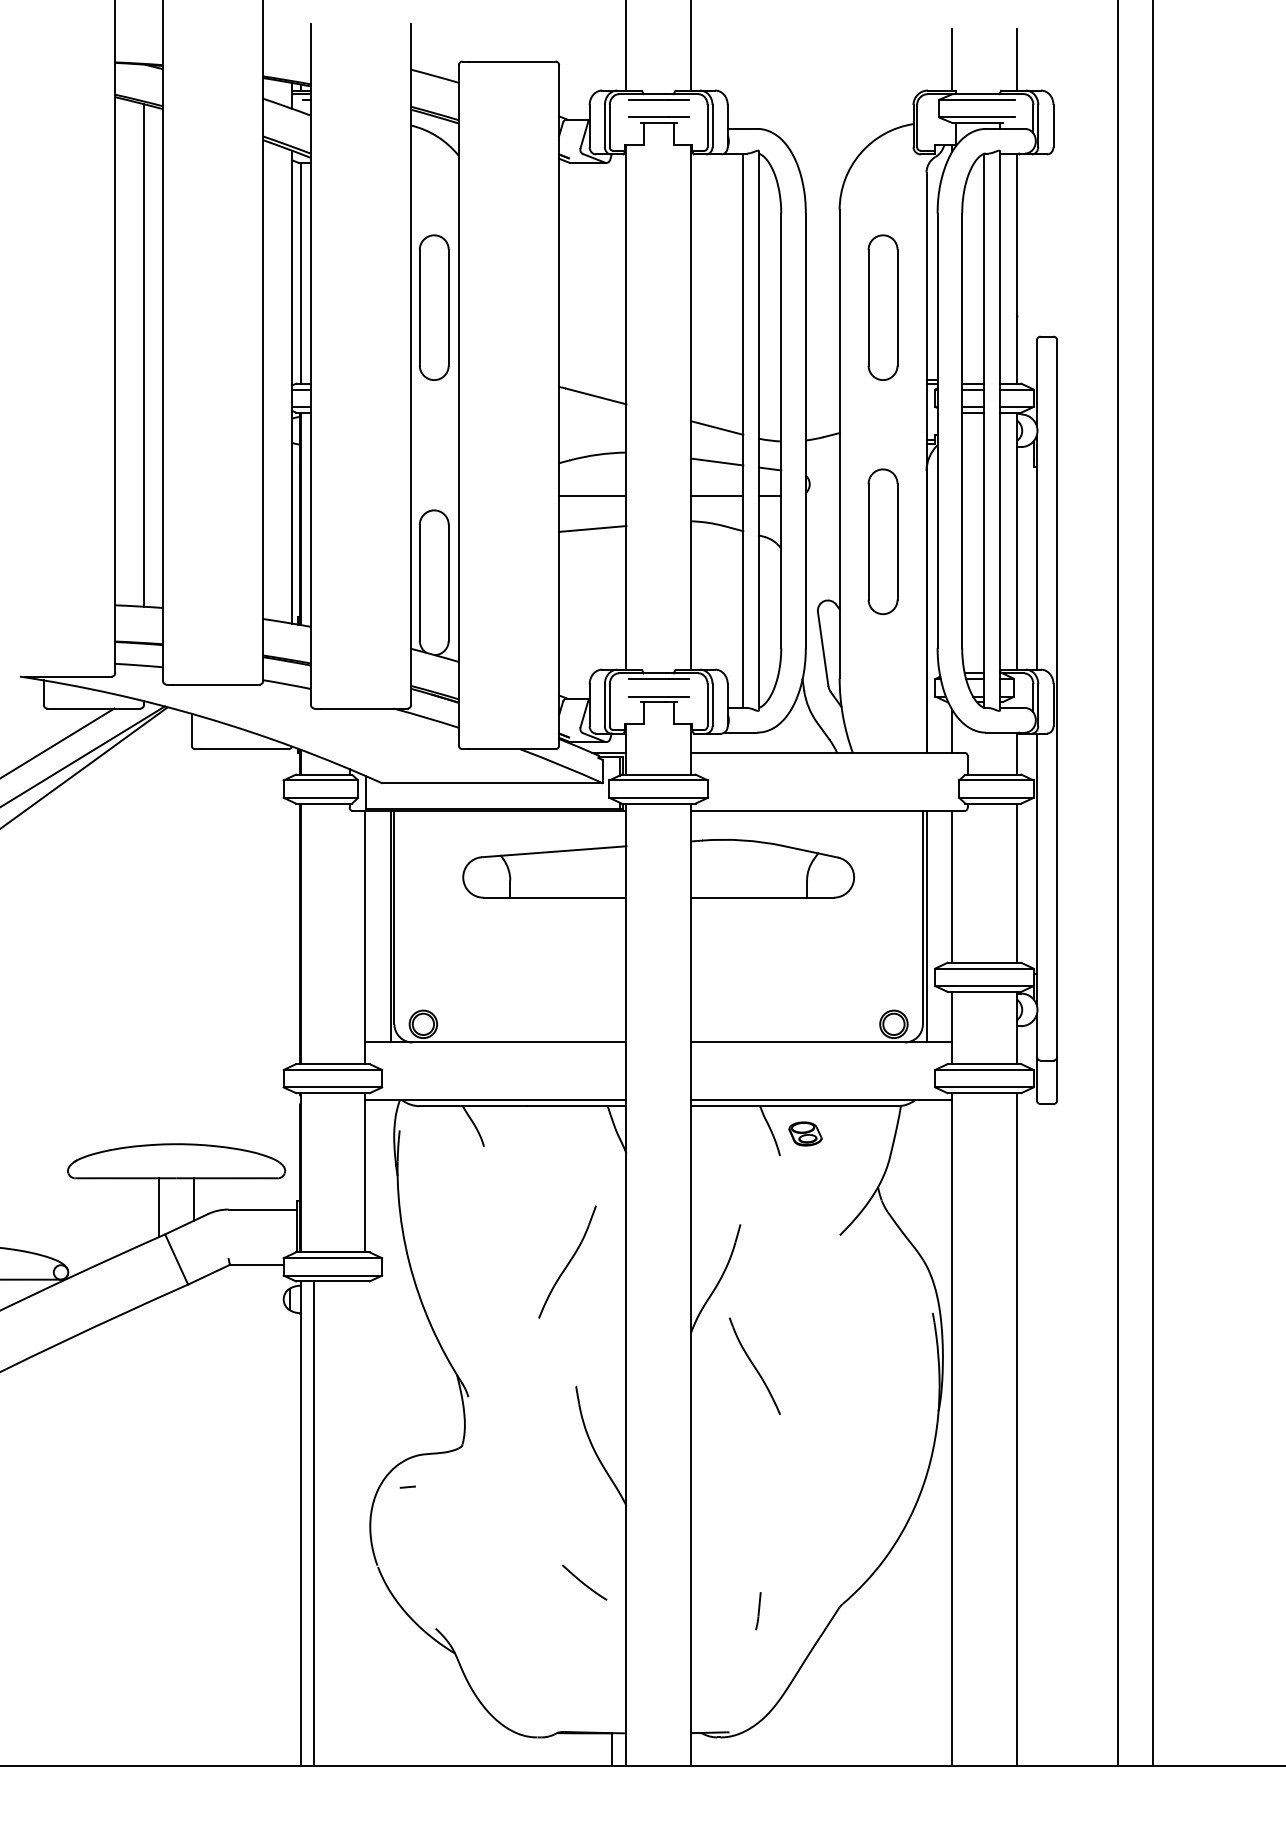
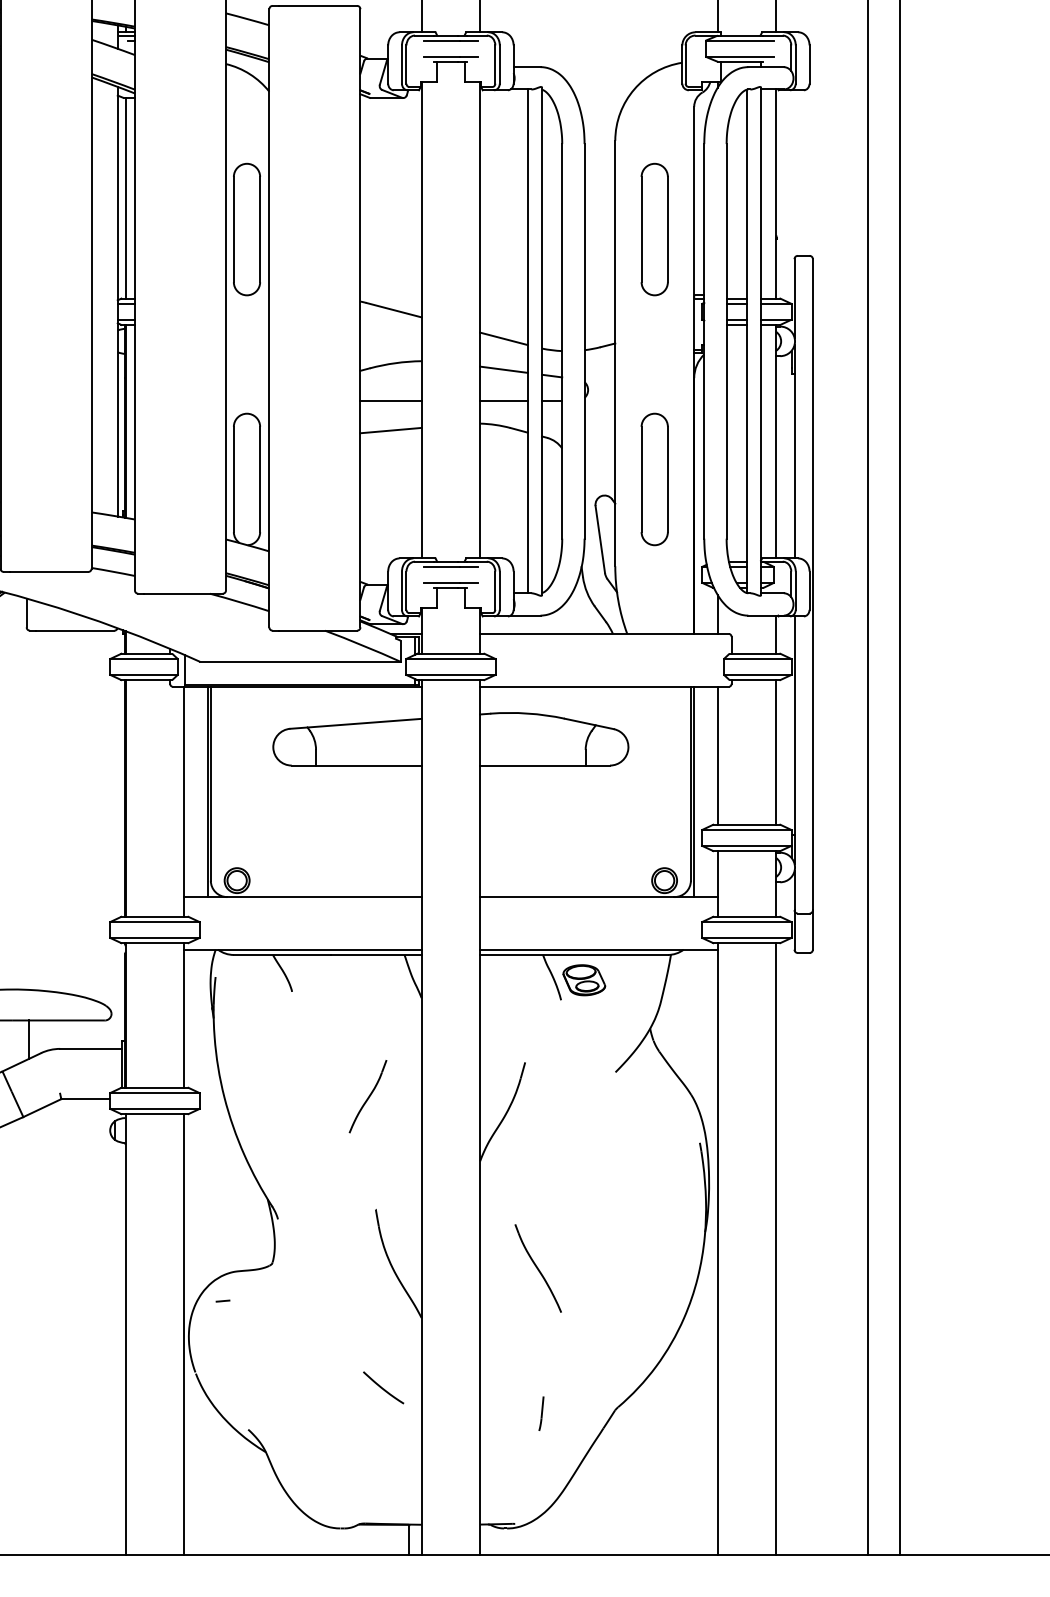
part: (882, 541) -> (654, 479), moved
part: (805, 1133) -> (584, 979), size x1.43
part: (567, 1261) -> (368, 1096), size x0.71
part: (754, 1365) -> (537, 1267), moved
line: (314, 1523) -> (184, 1334), moved

